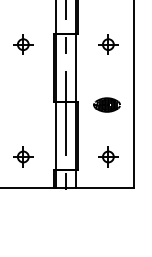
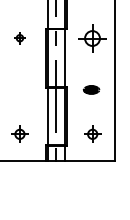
part: (22, 43) -> (19, 37), size x0.7
part: (108, 43) -> (92, 37), size x1.6
part: (106, 104) -> (91, 89), size x0.7

